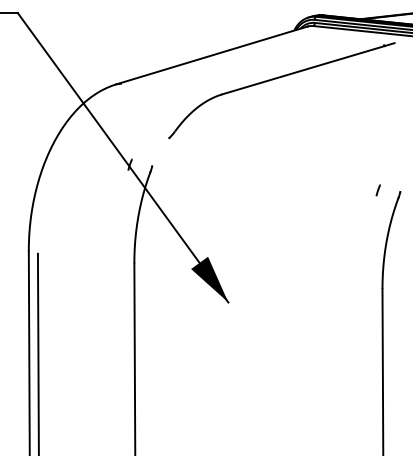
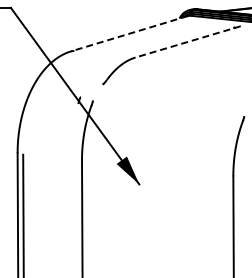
line: (210, 55) -> (128, 33), solid -> dashed
line: (308, 68) -> (188, 41), solid -> dashed
curve: (377, 189) -> (230, 115), removed

